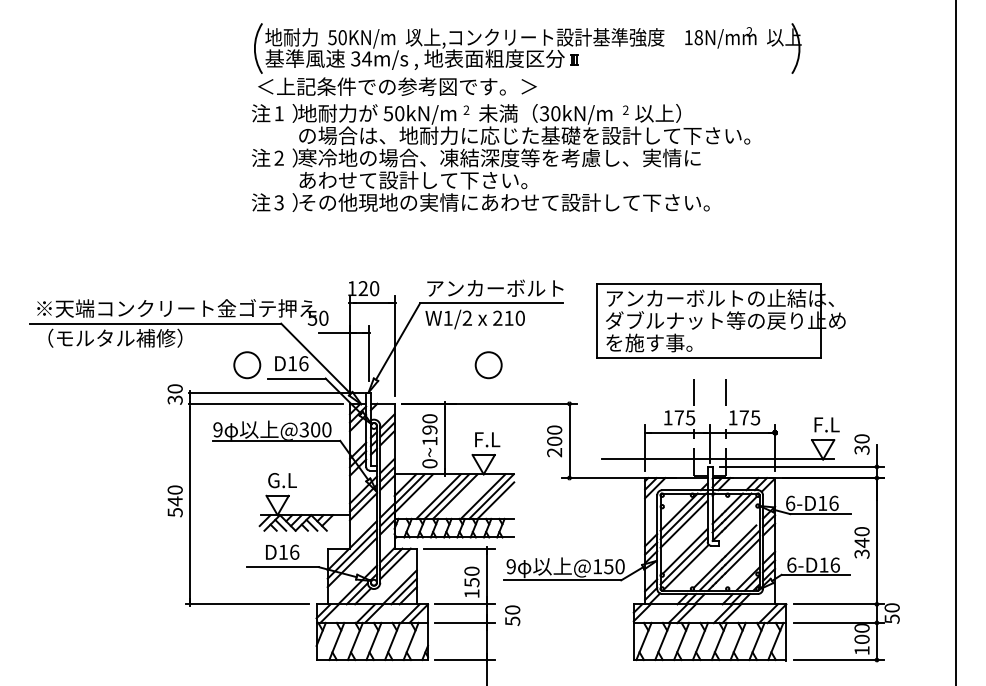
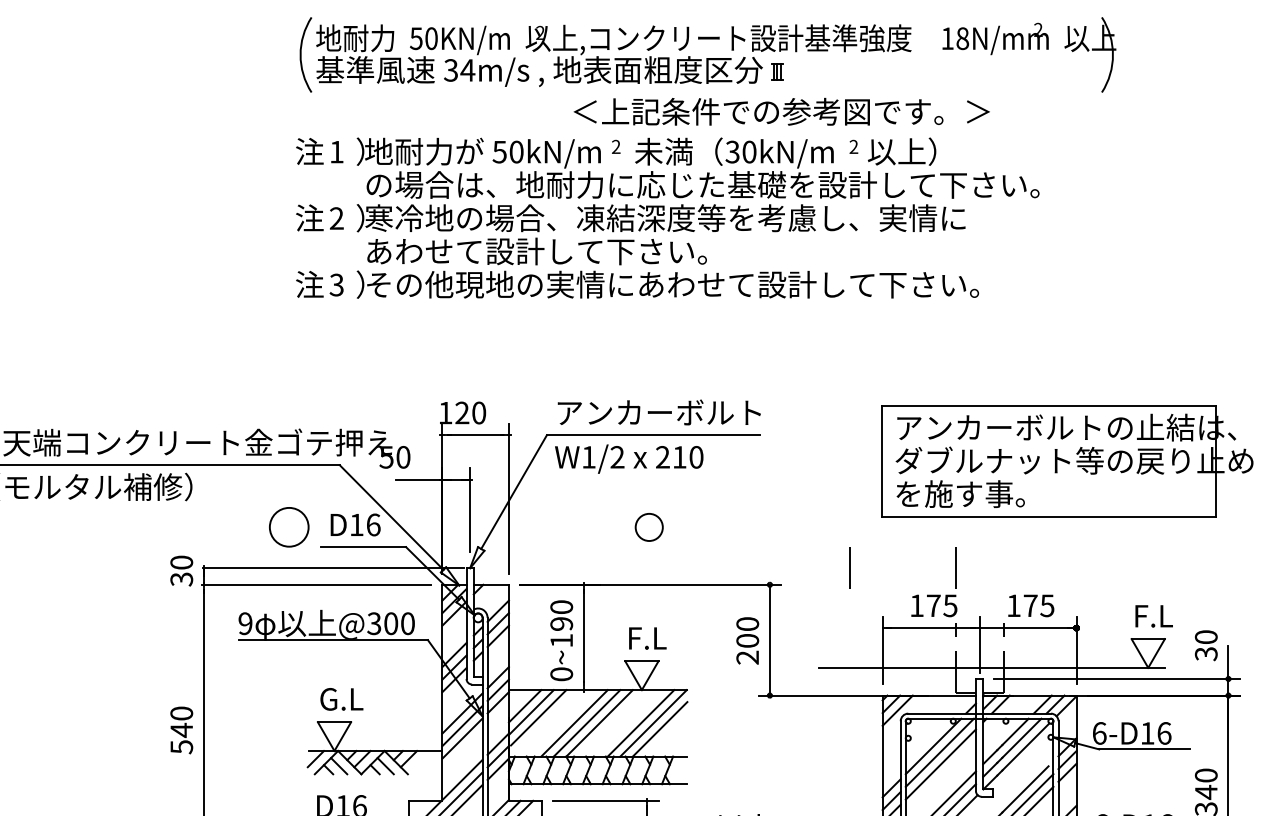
text: (397, 86) -> (781, 111), moved
part: (720, 320) -> (1066, 460), moved
circle: (488, 365) -> (649, 527), size x0.7
line: (725, 392) -> (848, 567), moved

